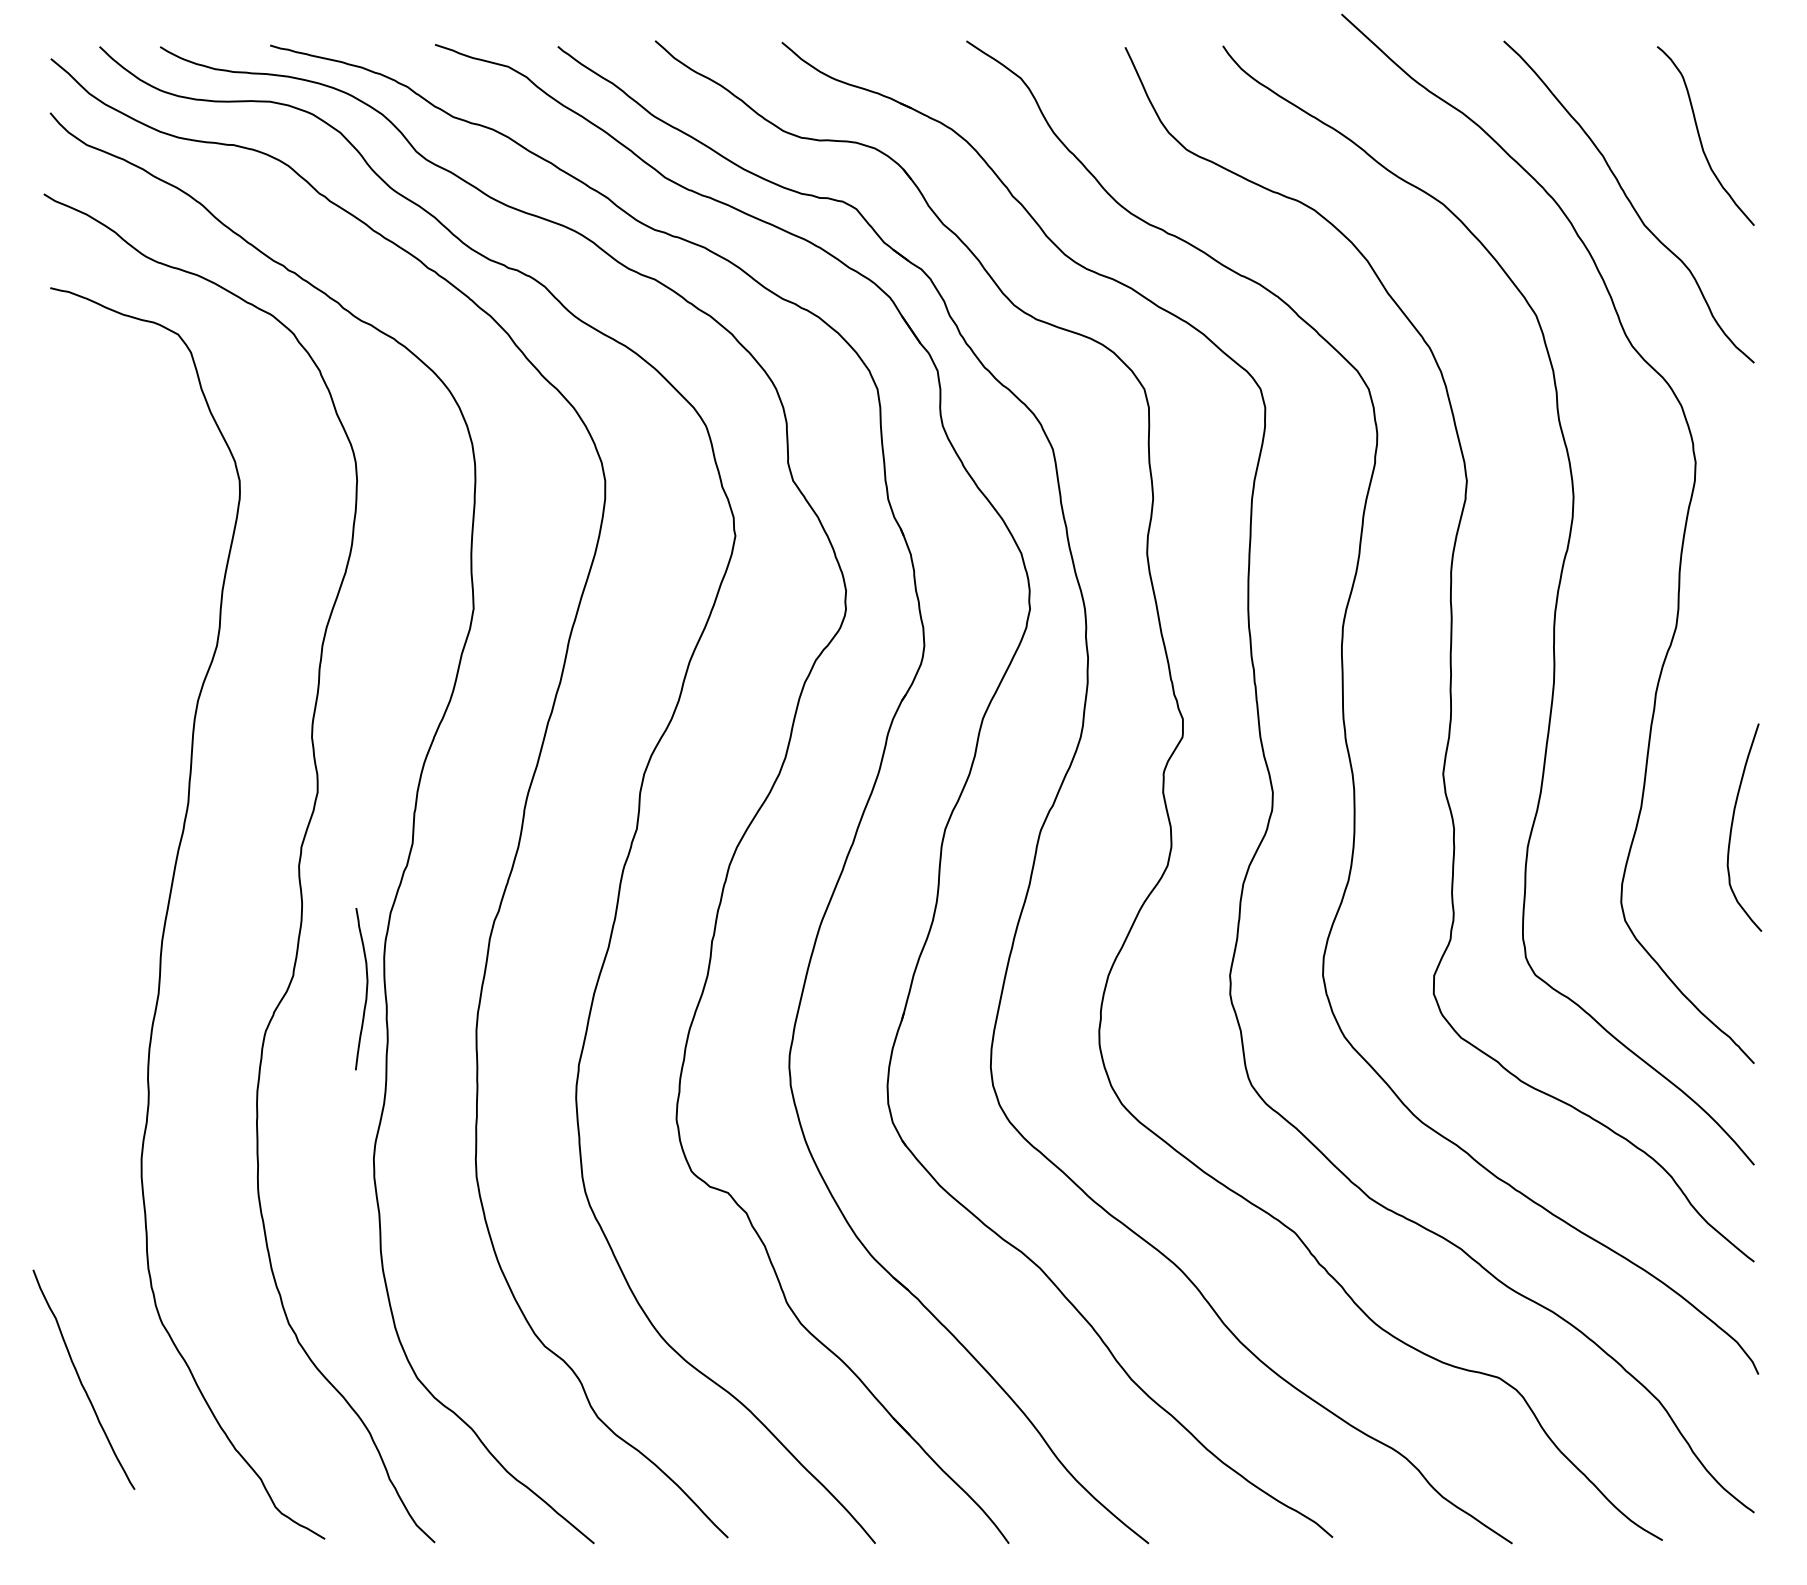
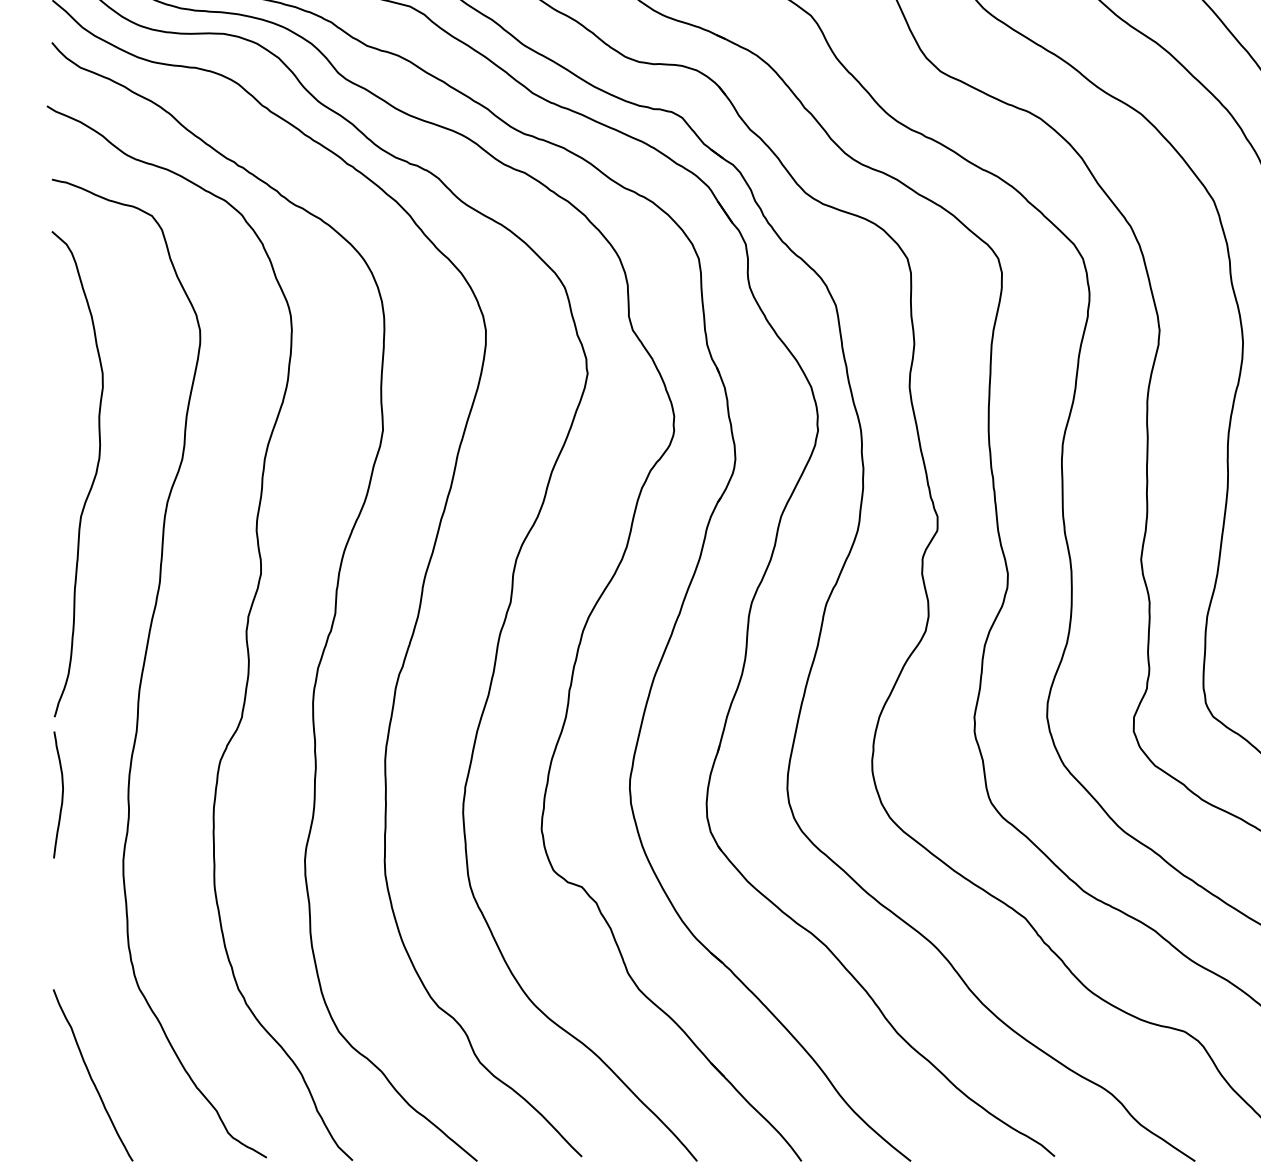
curve: (103, 670) -> (93, 478), added
curve: (366, 989) -> (62, 795), moved
curve: (81, 1380) -> (91, 1075), moved

